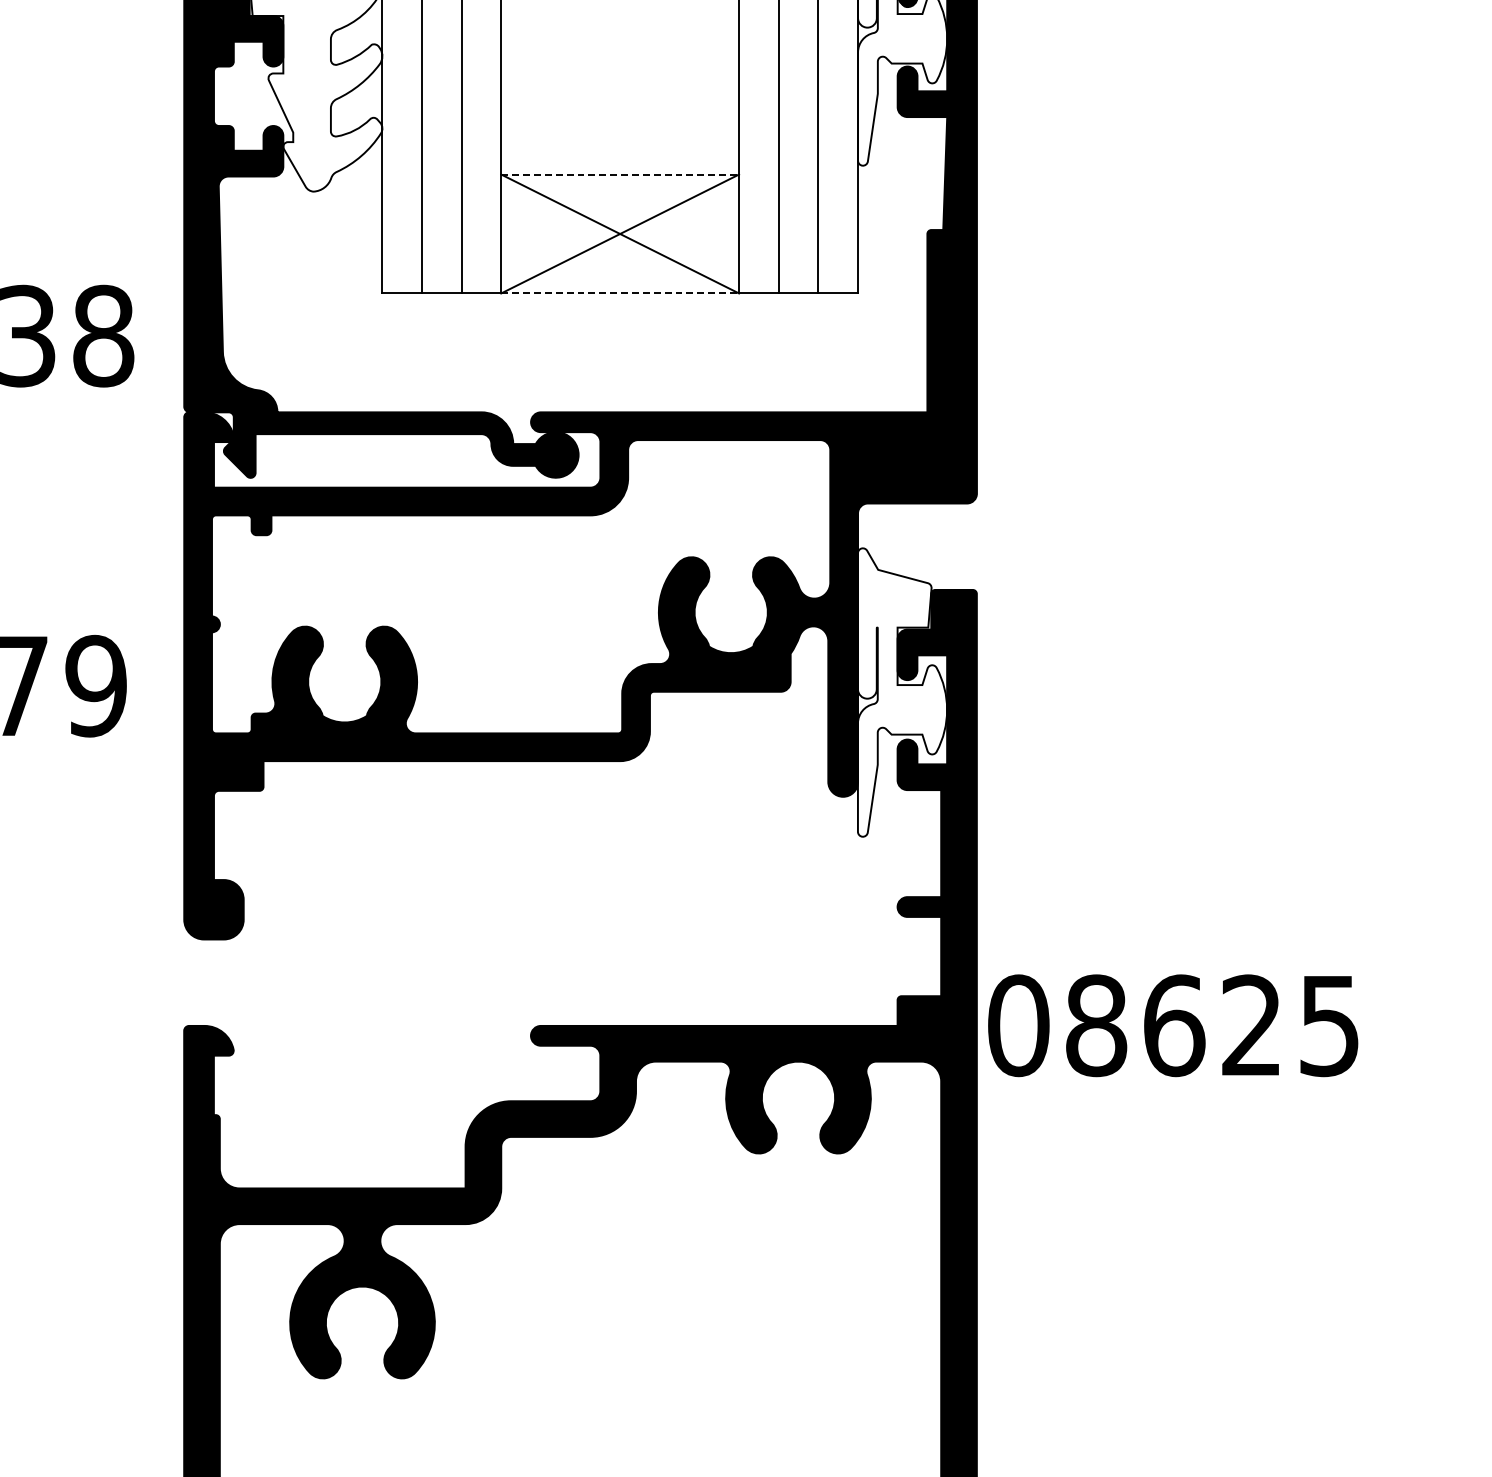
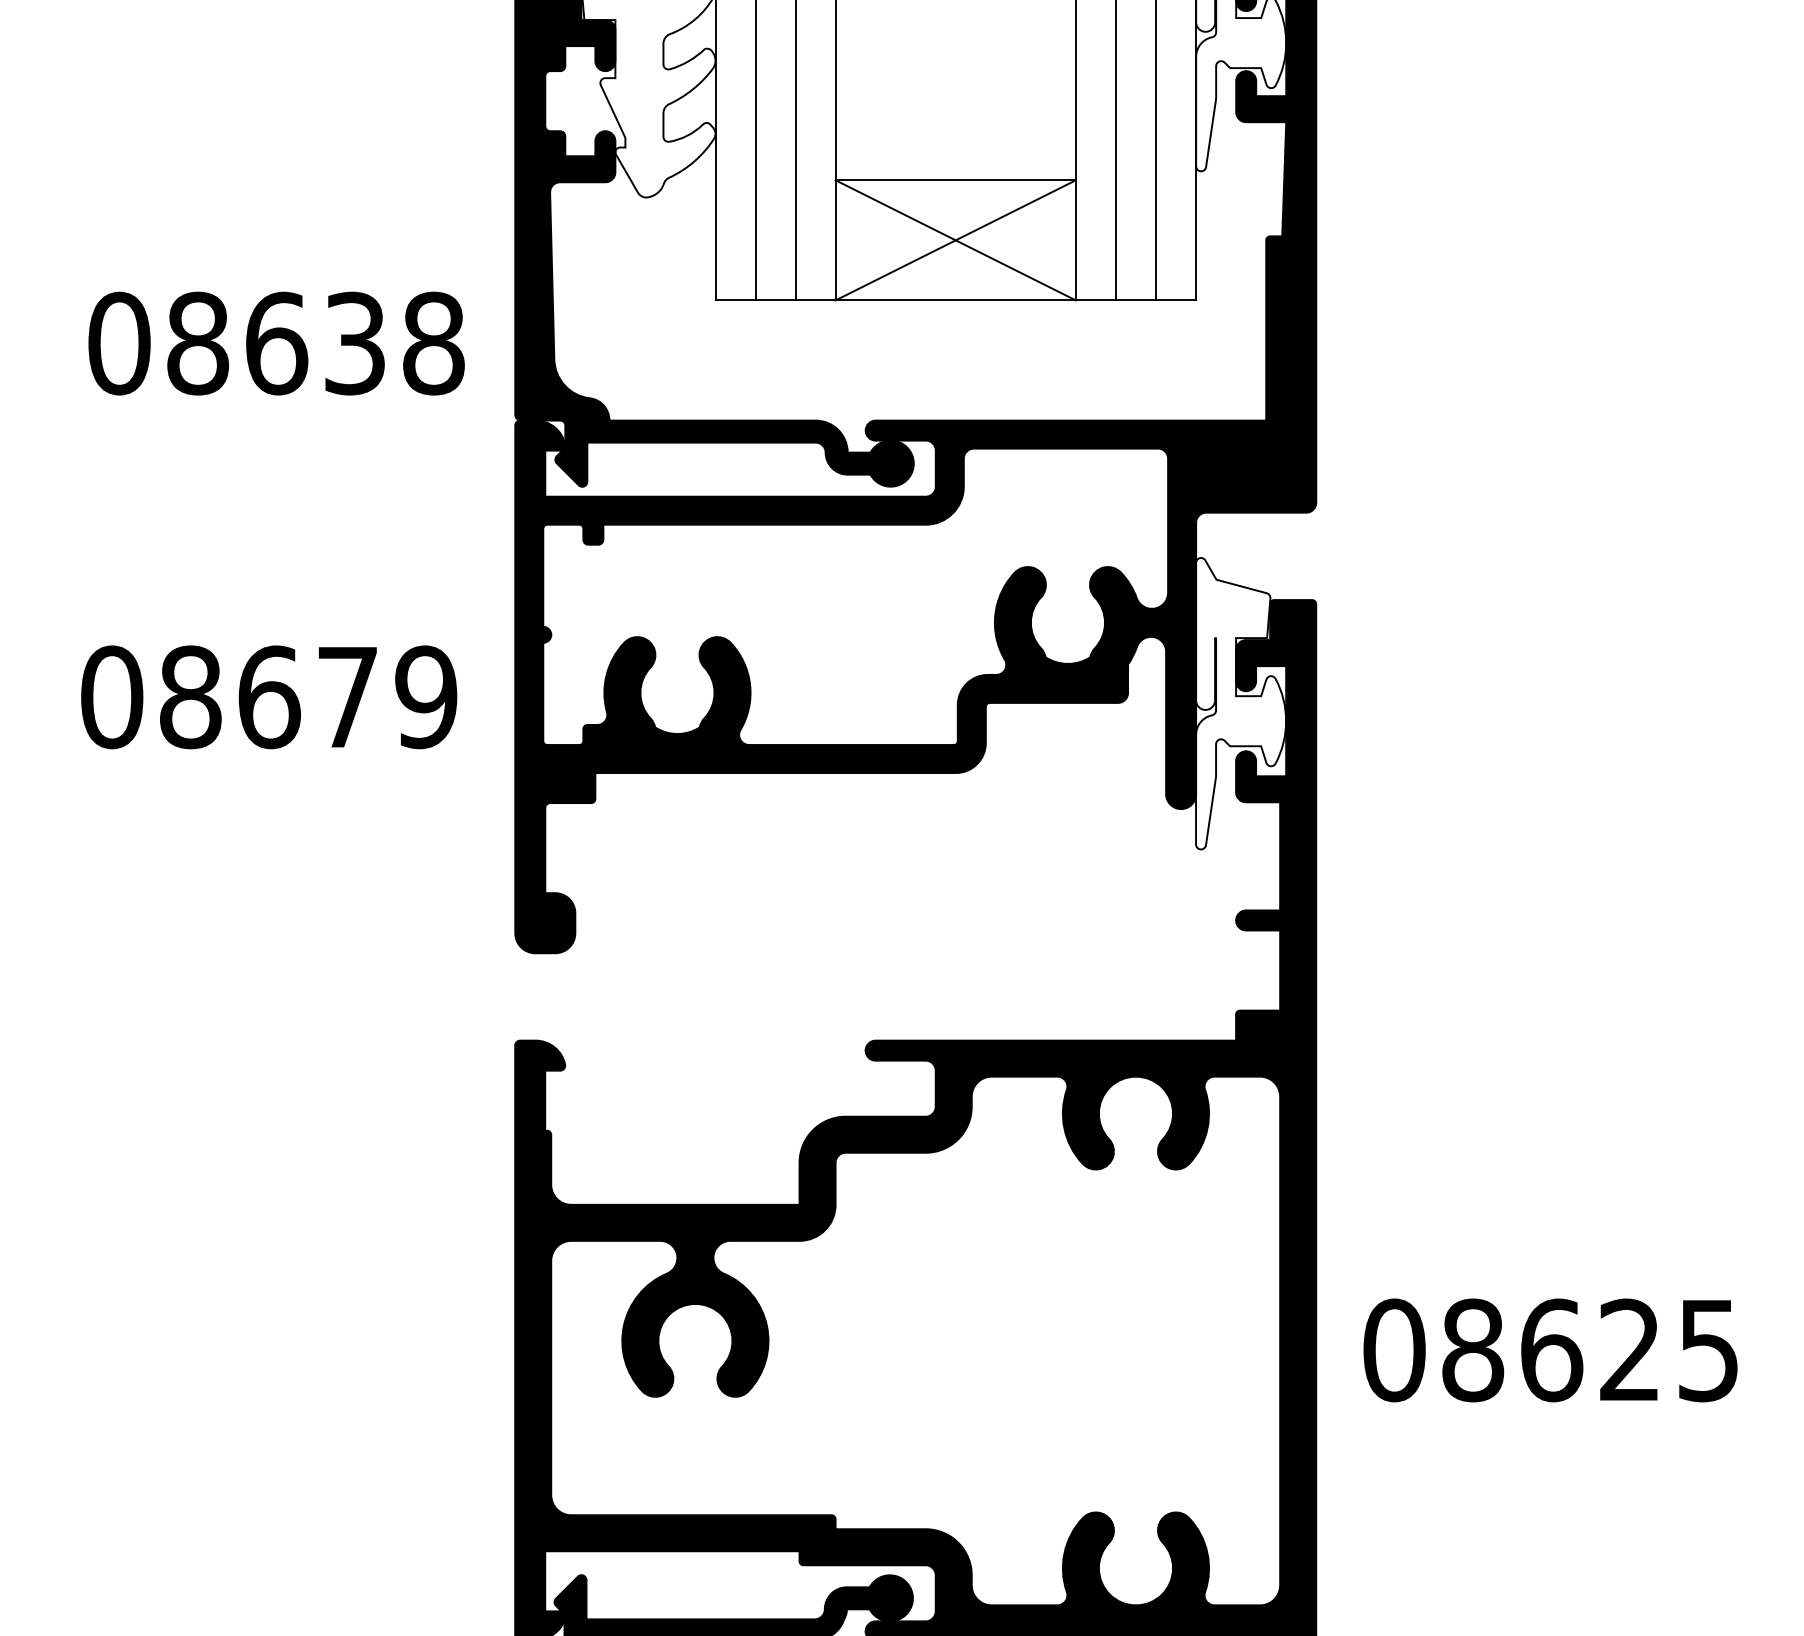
line: (620, 174) -> (956, 180), dashed -> solid
line: (620, 293) -> (956, 300), dashed -> solid
text: (1173, 1025) -> (1550, 1350), moved

